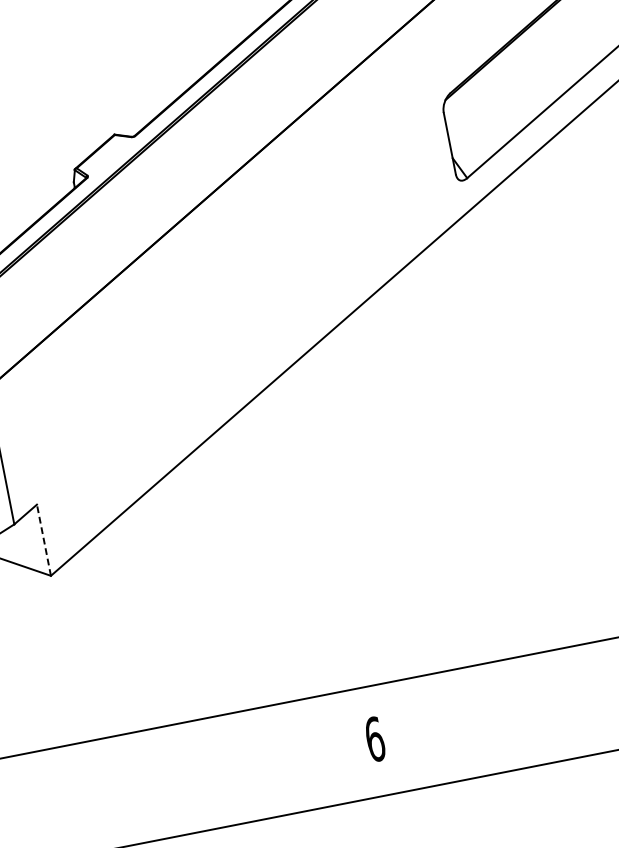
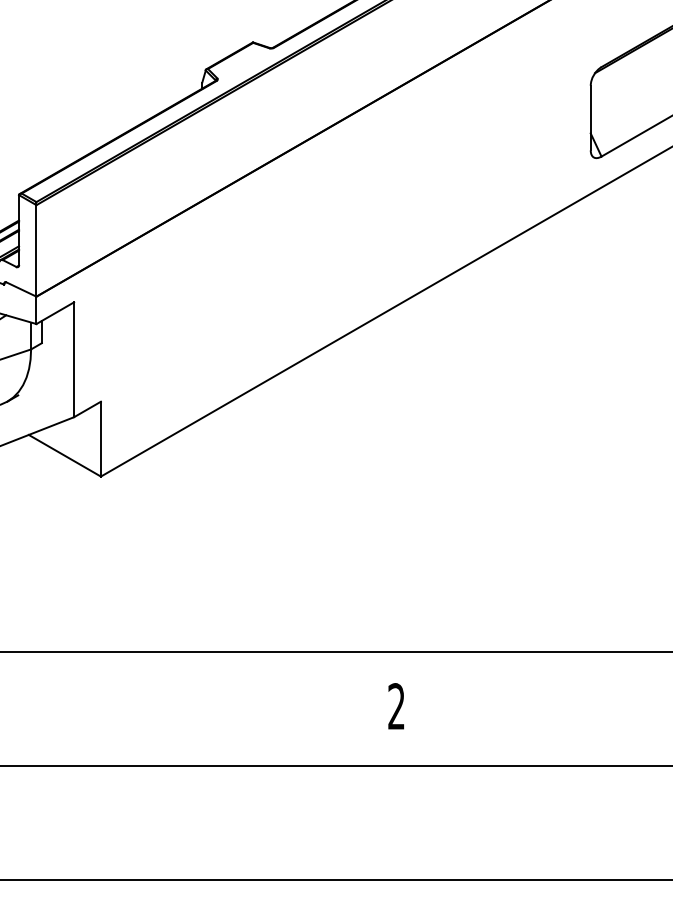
line: (43, 539) -> (100, 438), dashed -> solid
text: (374, 739) -> (396, 706), 6 -> 2

